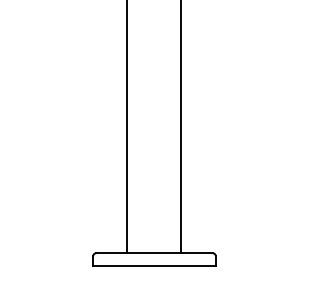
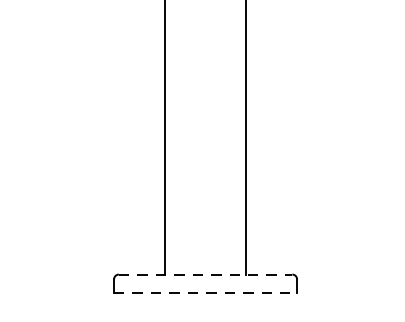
line: (155, 253) -> (207, 274), solid -> dashed
line: (154, 265) -> (205, 292), solid -> dashed

